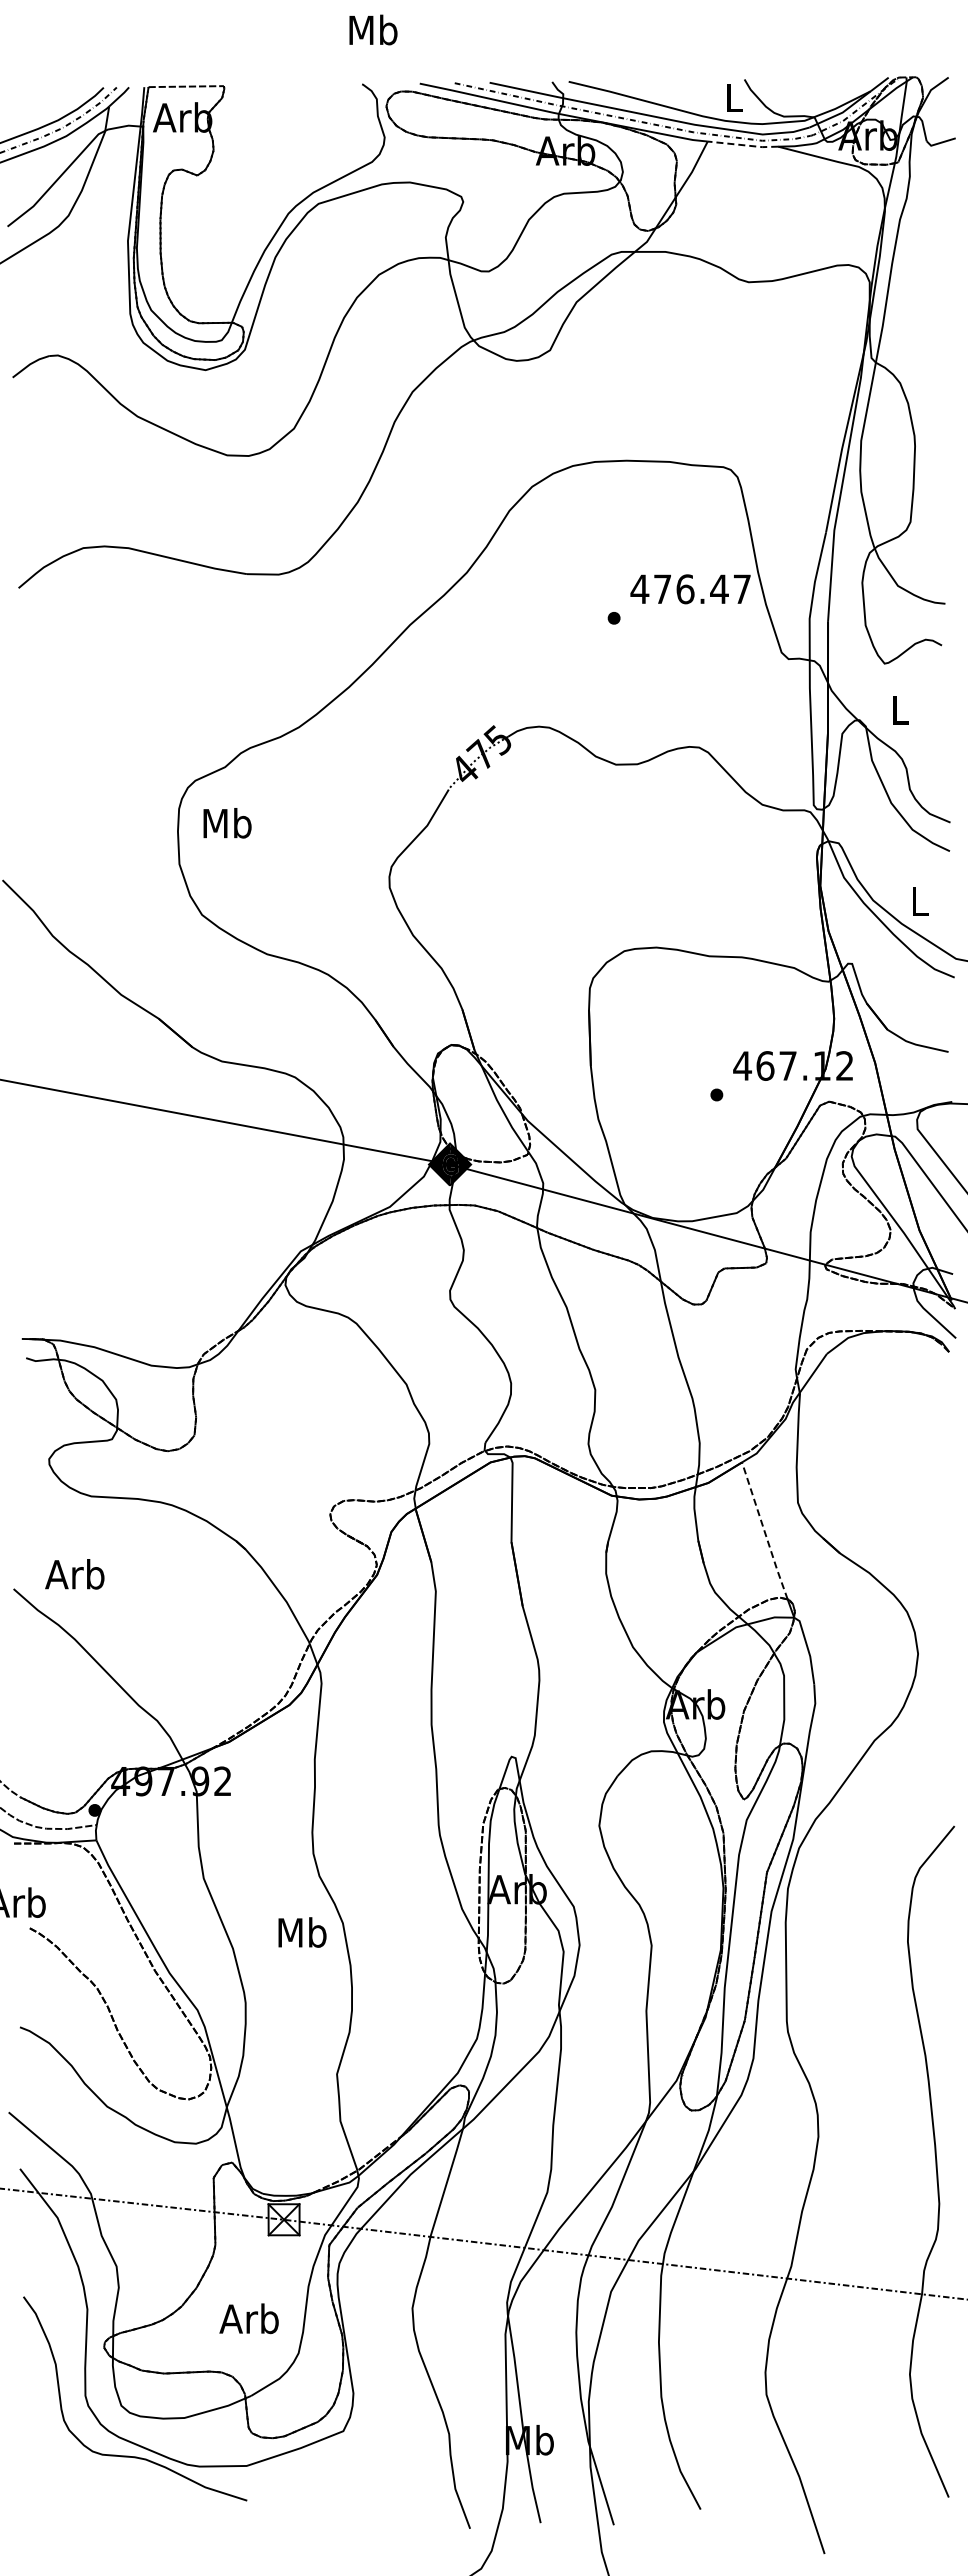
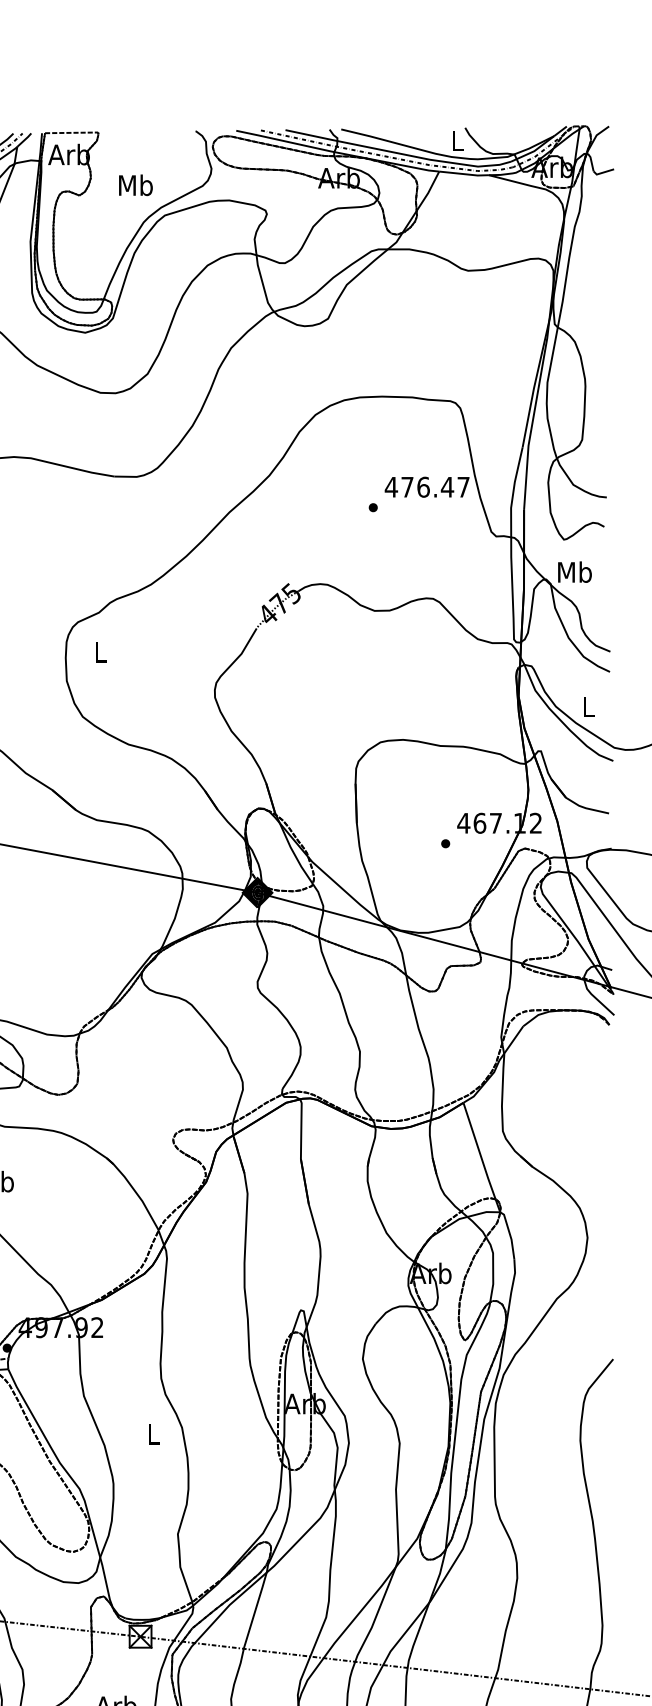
text: (373, 29) -> (135, 184), moved
line: (743, 145) -> (464, 174), dashed -> solid
text: (900, 709) -> (575, 571), L -> Mb
text: (227, 823) -> (100, 652), Mb -> L
line: (764, 1531) -> (479, 1151), dashed -> solid
text: (302, 1932) -> (153, 1434), Mb -> L

